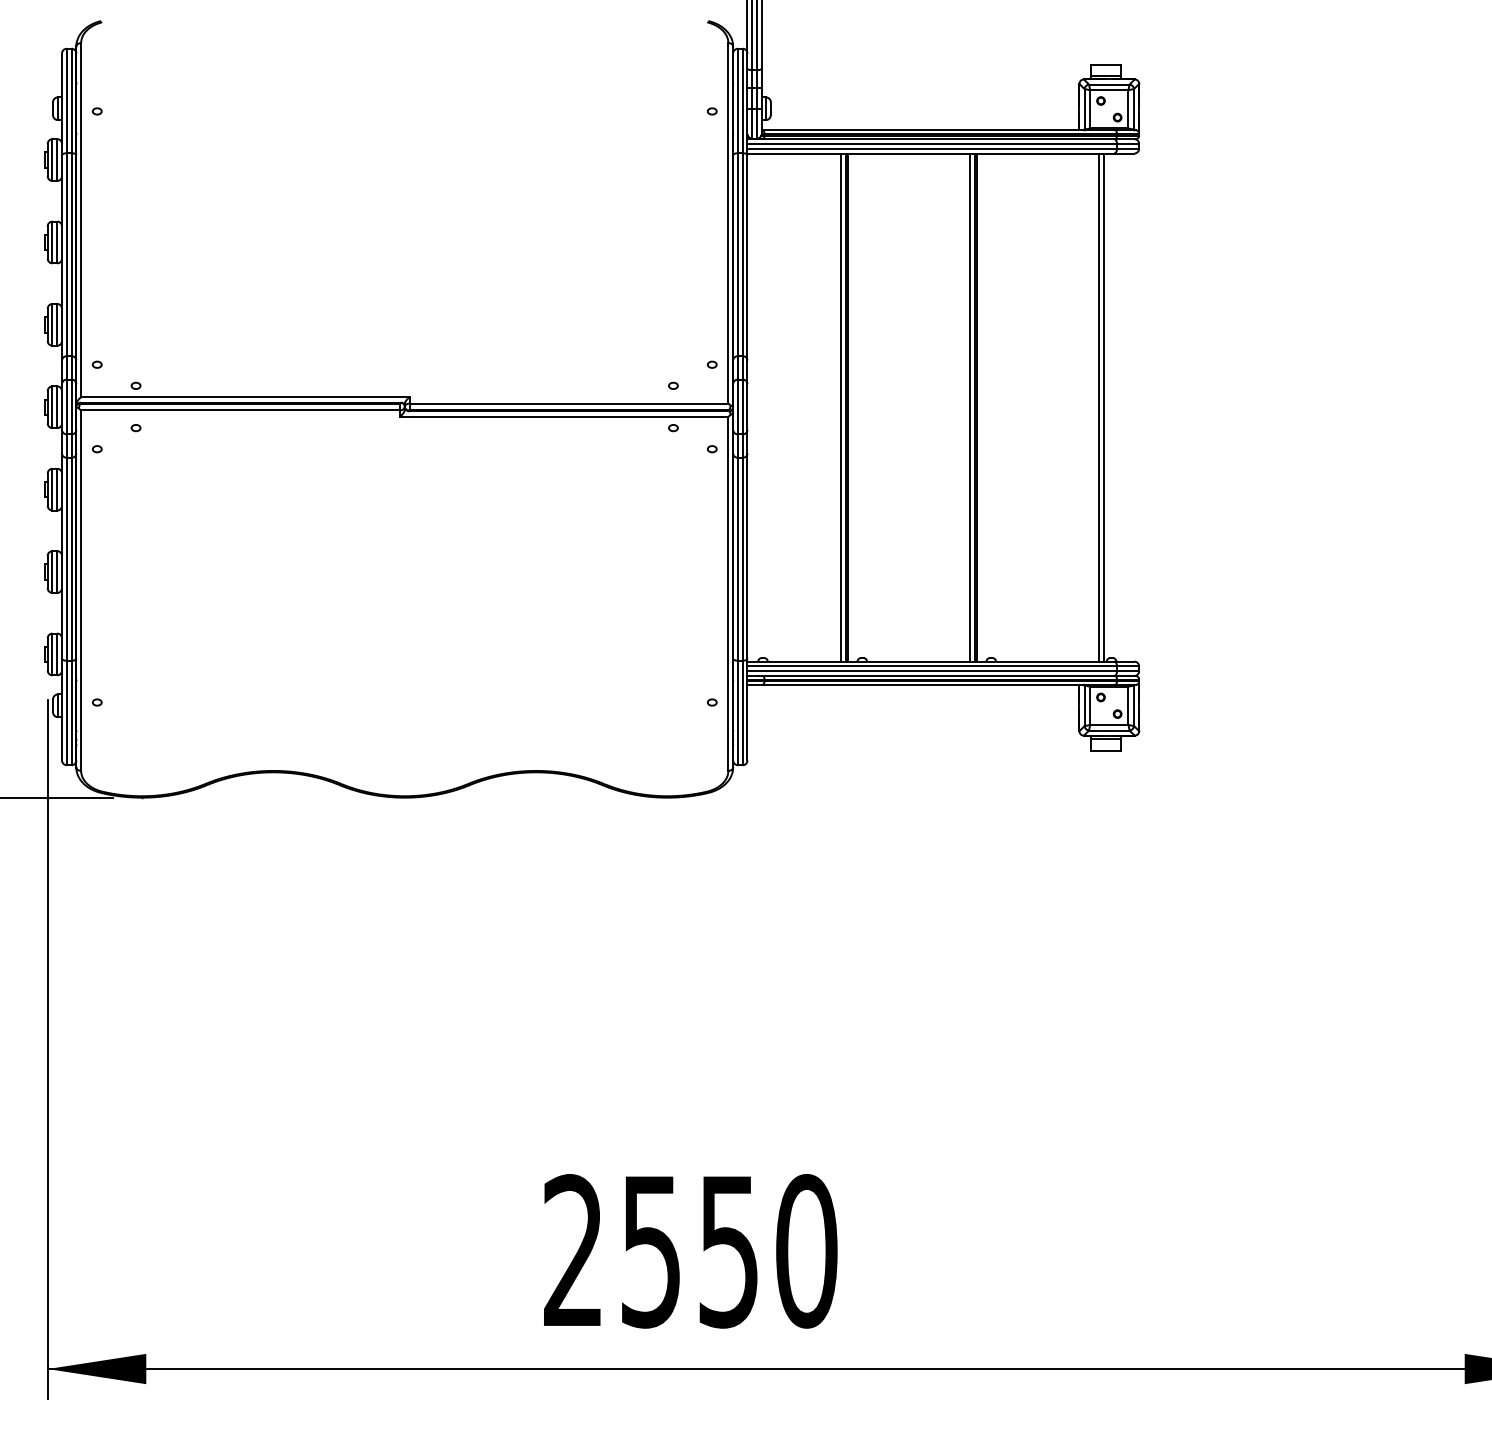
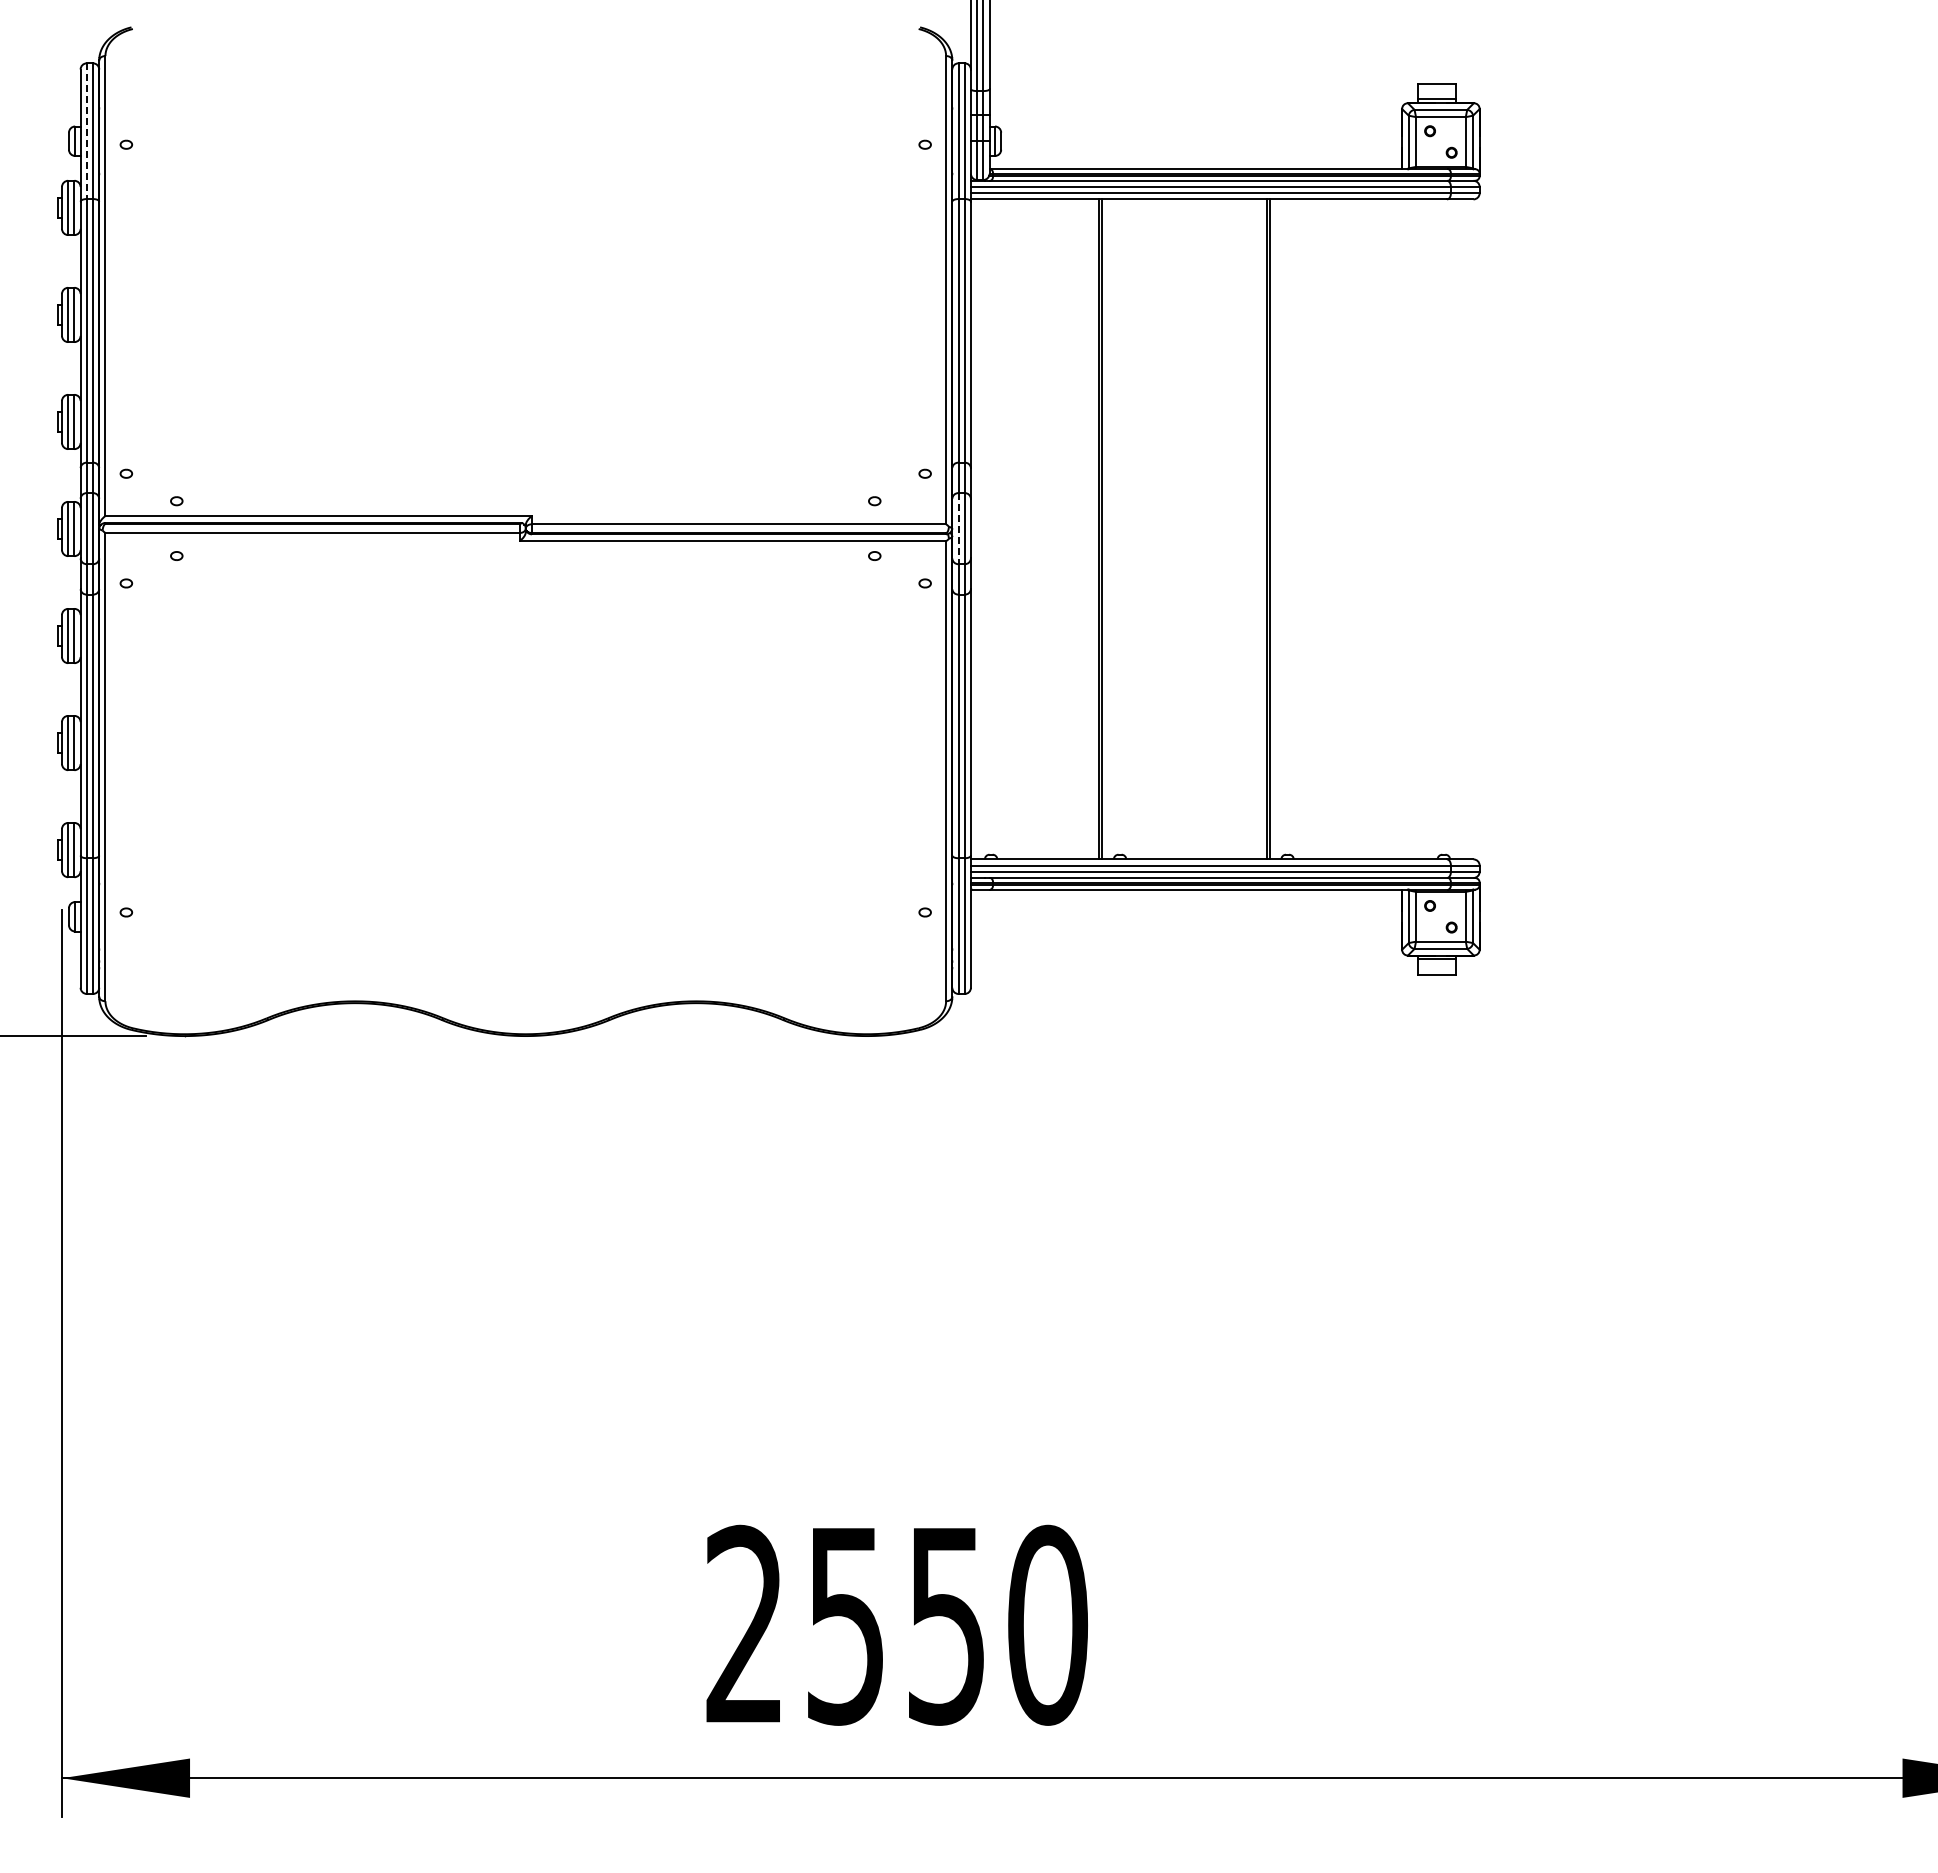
line: (66, 101) -> (86, 131), solid -> dashed
line: (737, 406) -> (958, 528), solid -> dashed
line: (841, 407) -> (1092, 529), removed
line: (970, 407) -> (1260, 529), removed
line: (1098, 407) -> (1427, 529), removed
line: (1104, 407) -> (1434, 529), removed

